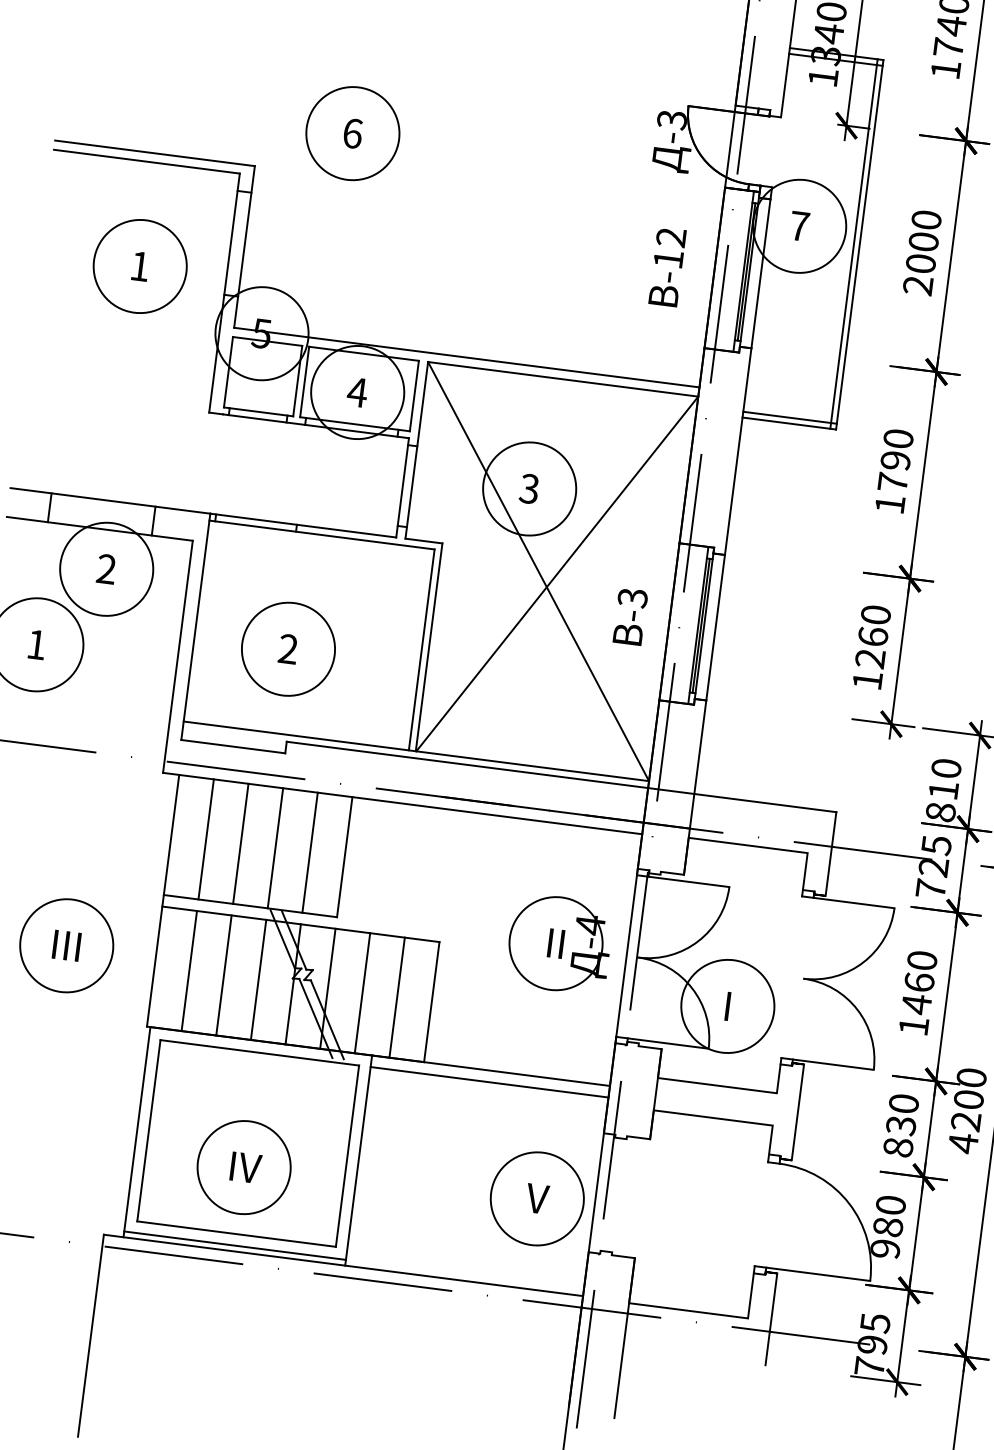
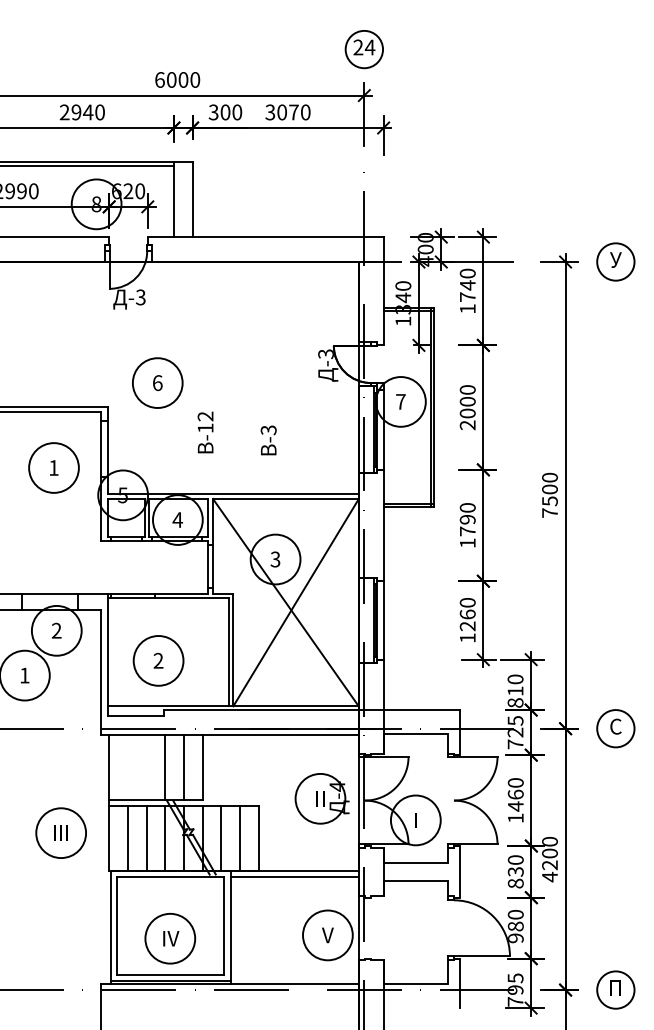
text: (667, 267) -> (205, 432), moved
text: (630, 616) -> (268, 440), moved
line: (205, 837) -> (127, 766), removed
line: (240, 842) -> (146, 766), removed

